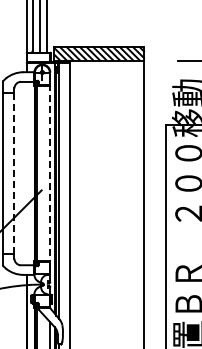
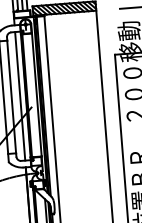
line: (50, 167) -> (36, 90), dashed -> solid
line: (26, 173) -> (20, 96), added
line: (14, 174) -> (11, 97), dashed -> solid

